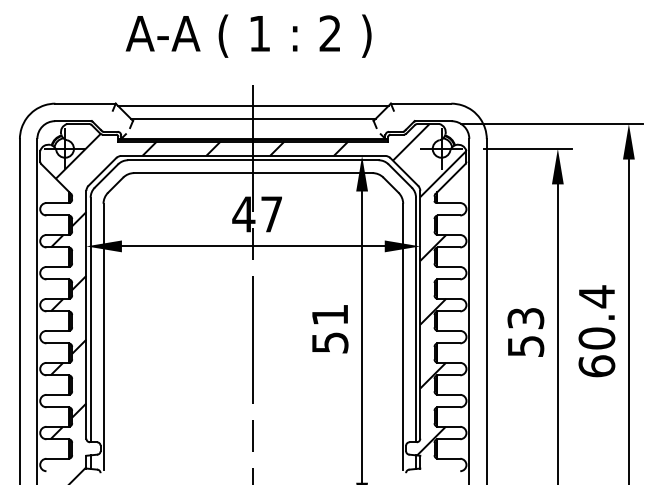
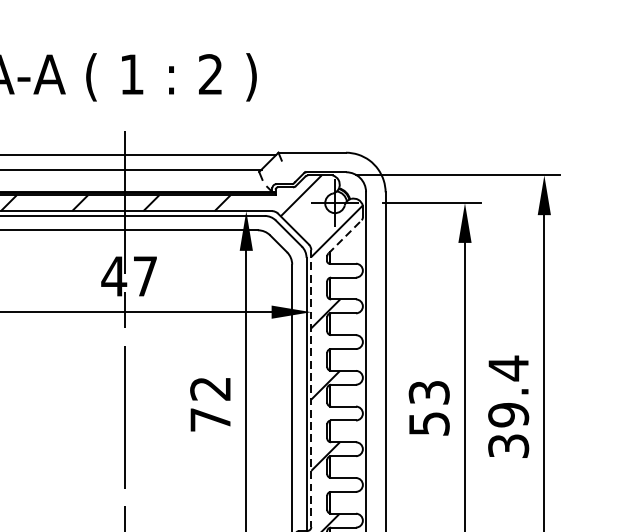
line: (450, 178) -> (345, 236), solid -> dashed
line: (420, 314) -> (311, 388), solid -> dashed
text: (329, 329) -> (209, 405), 51 -> 72
text: (596, 352) -> (508, 430), 60.4 -> 39.4

